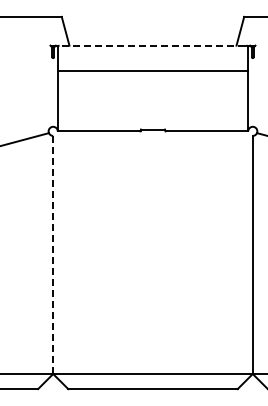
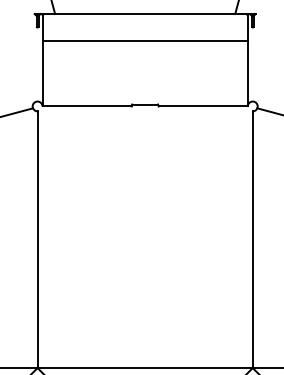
line: (150, 45) -> (142, 13), dashed -> solid
line: (53, 255) -> (37, 240), dashed -> solid

